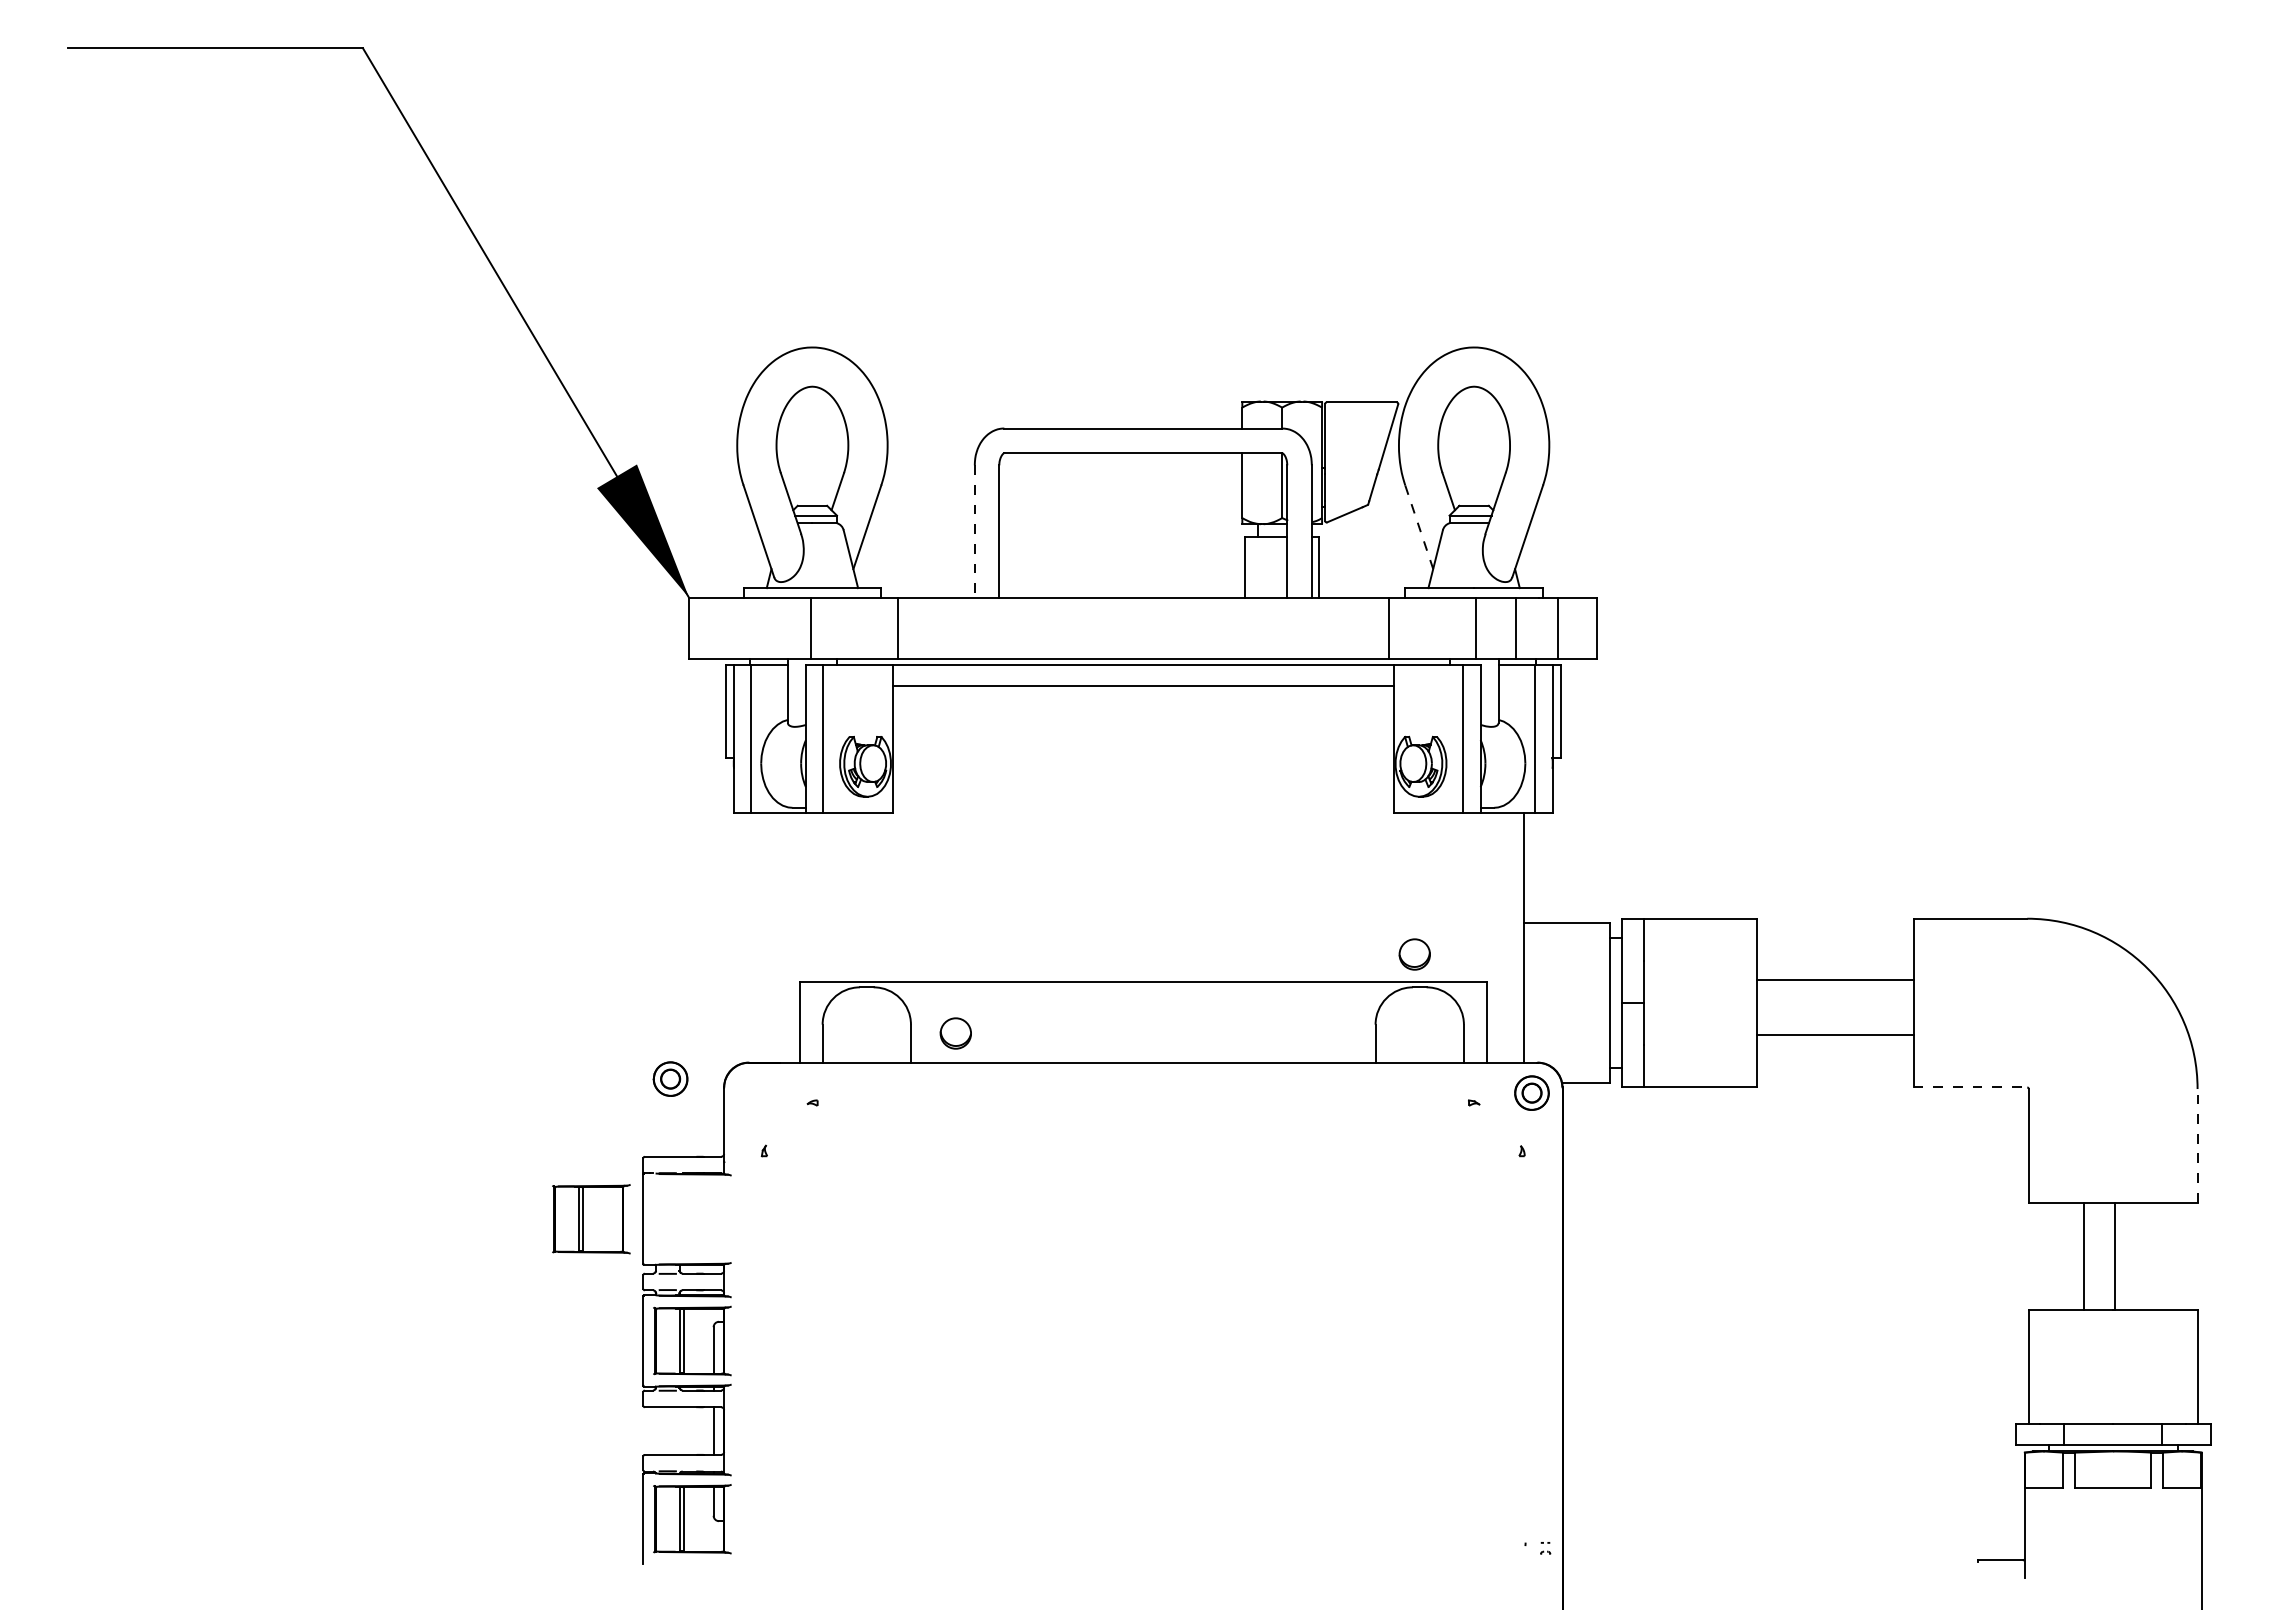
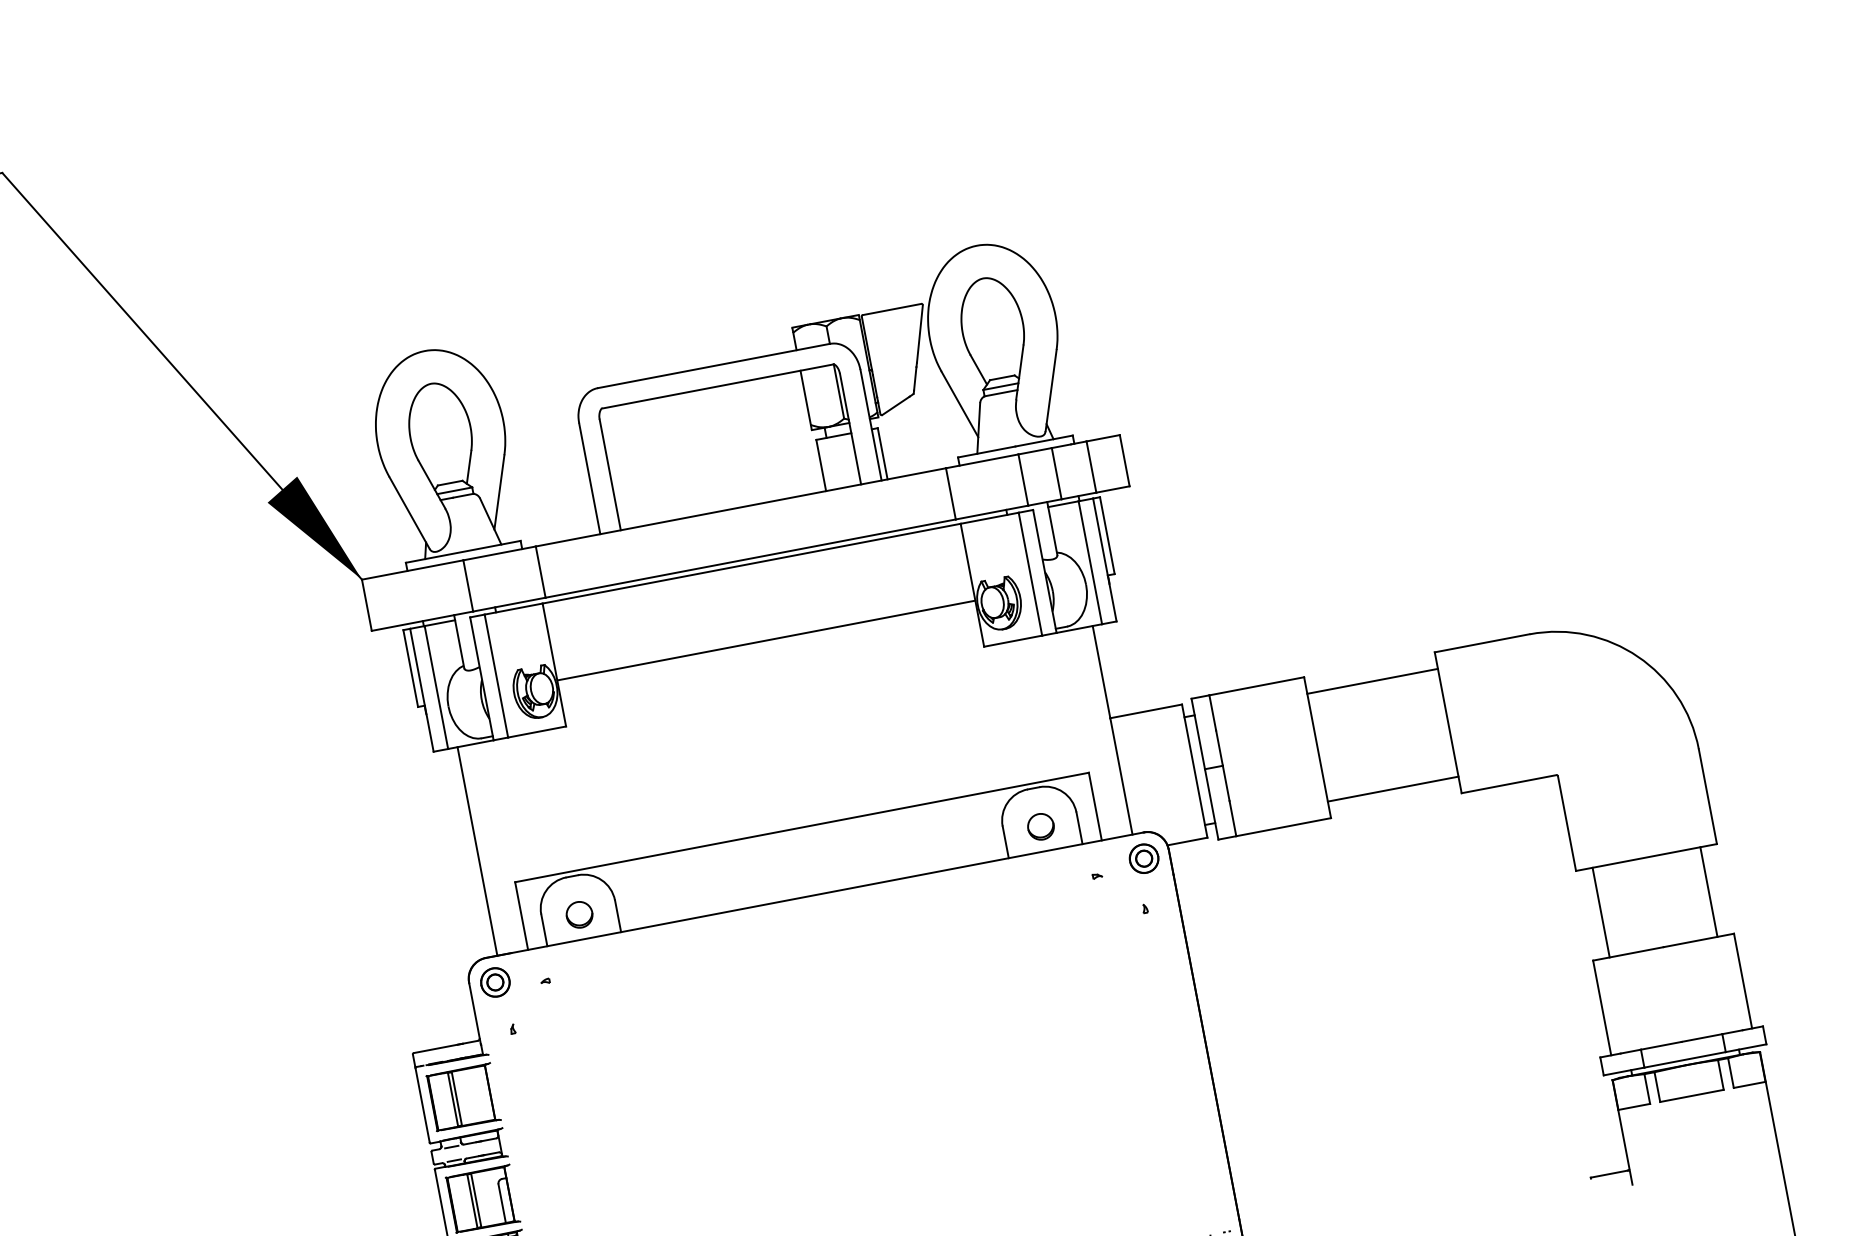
line: (1419, 527) -> (960, 404), dashed -> solid
line: (974, 532) -> (589, 479), dashed -> solid
line: (1142, 685) -> (765, 640), moved
line: (762, 937) -> (477, 851), added
part: (1414, 954) -> (1040, 826), moved
line: (1835, 979) -> (1393, 789), moved
part: (955, 1033) -> (579, 914), moved
line: (1835, 1035) -> (1372, 681), moved
part: (670, 1078) -> (495, 981), moved
line: (1970, 1087) -> (1509, 784), dashed -> solid
line: (2197, 1145) -> (1707, 796), dashed -> solid
part: (591, 1219) -> (463, 1097), moved
line: (2083, 1256) -> (1708, 892), moved
line: (2114, 1256) -> (1601, 912), moved

